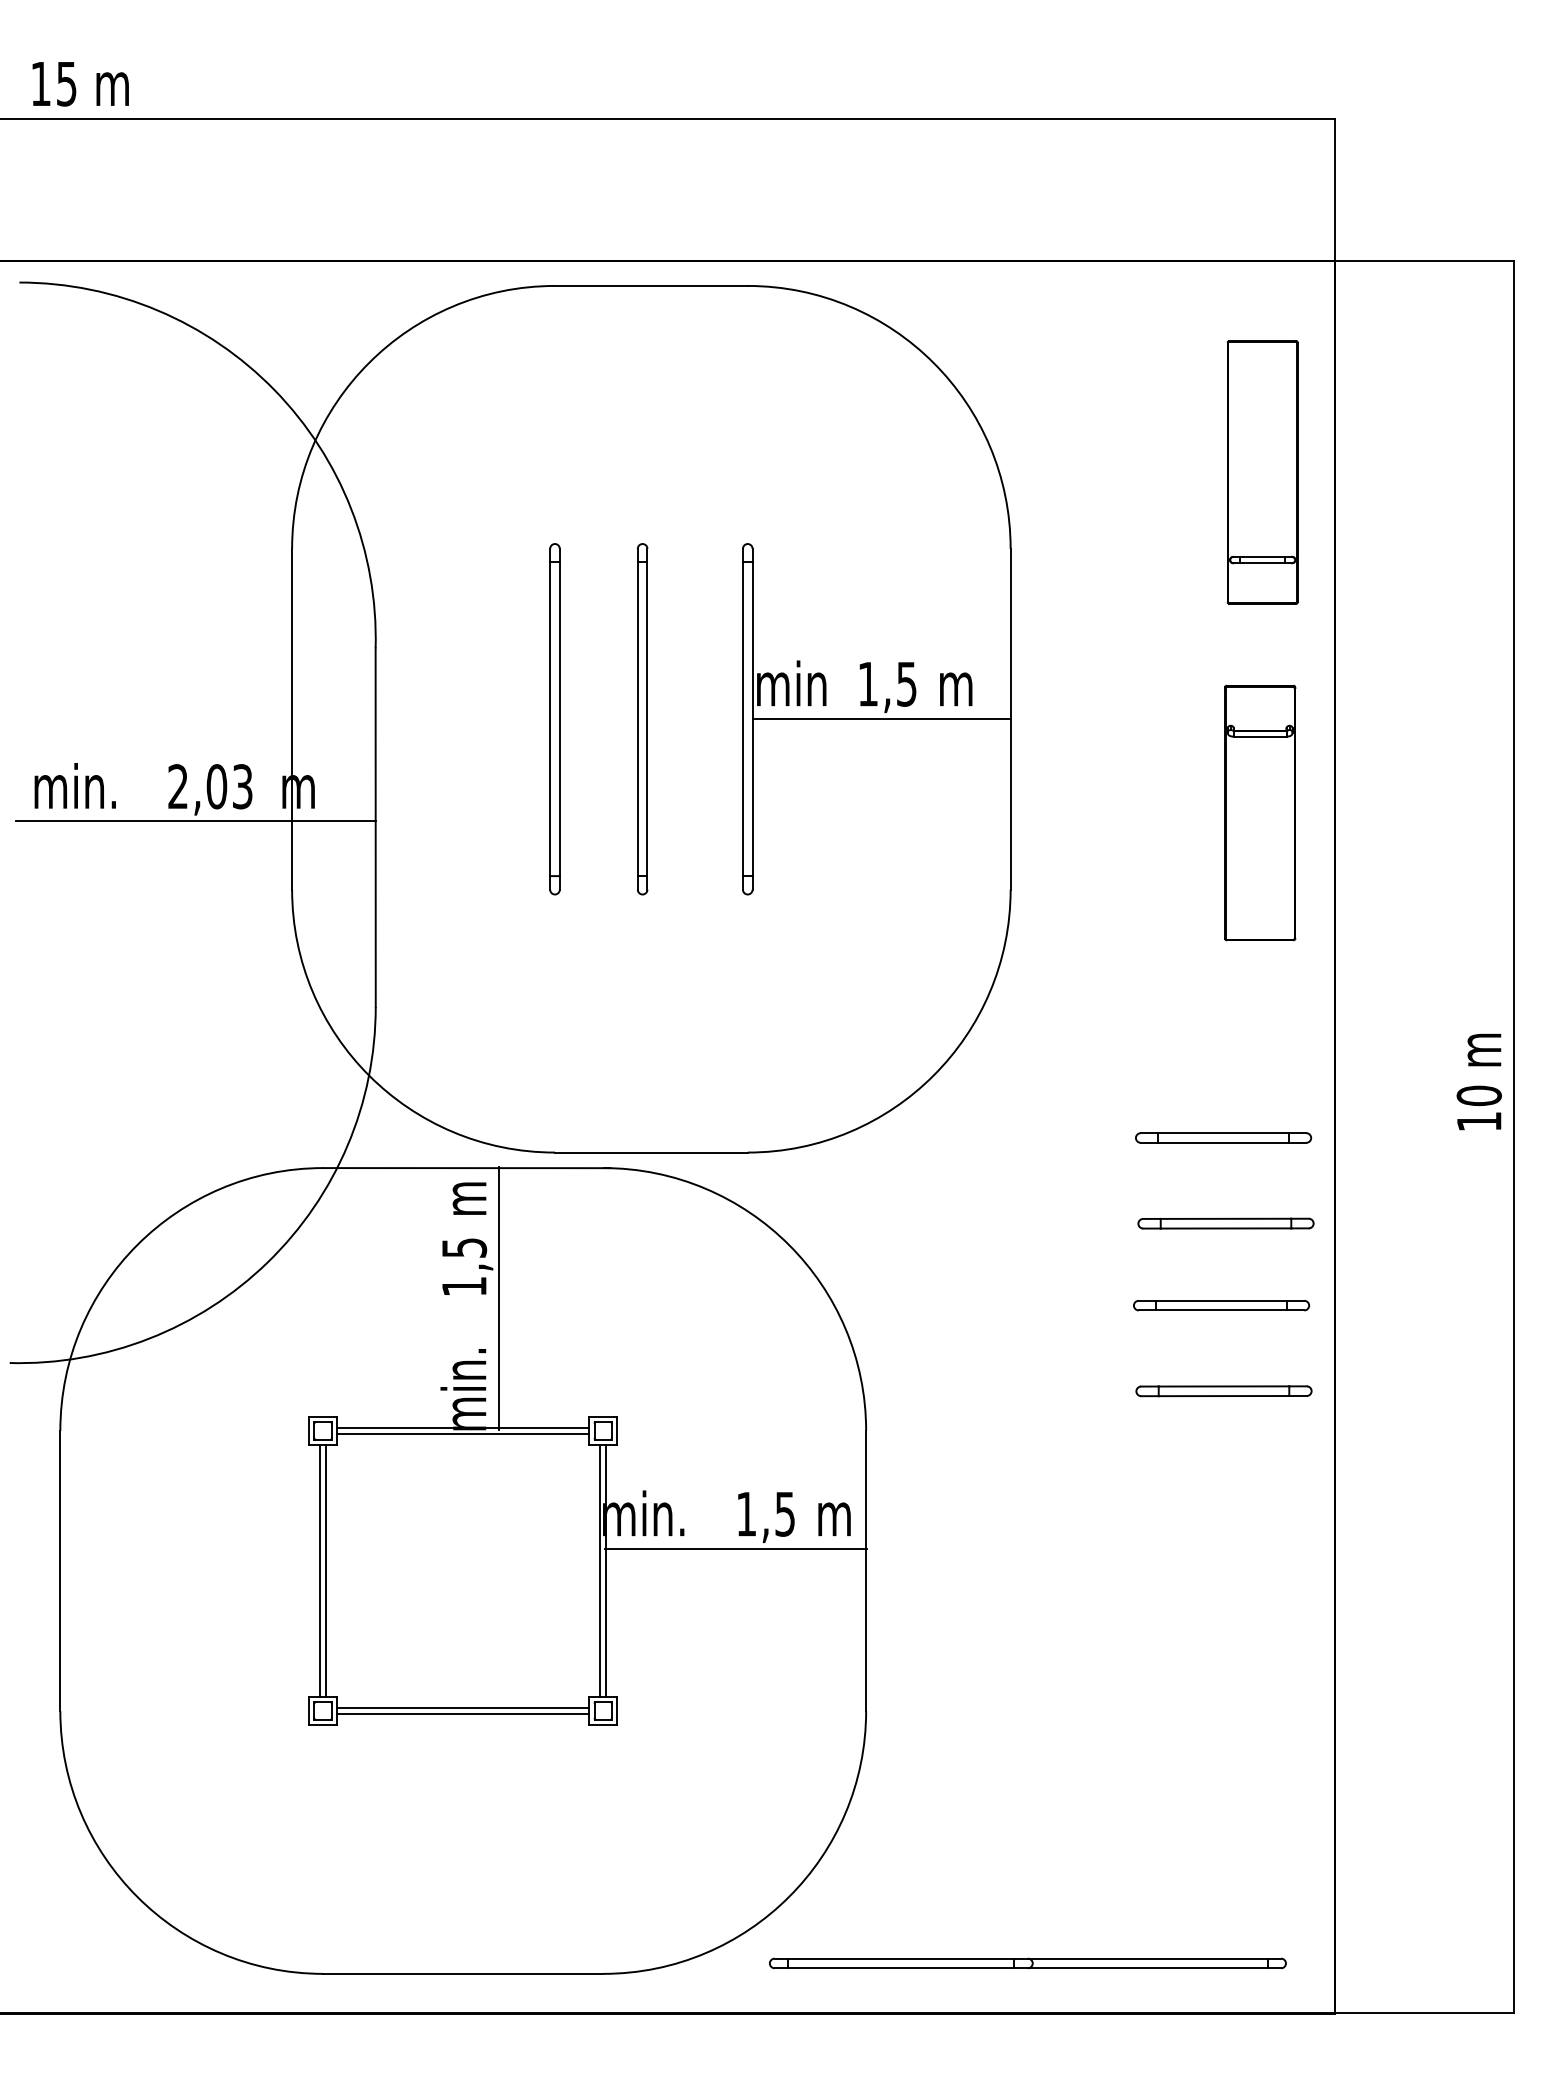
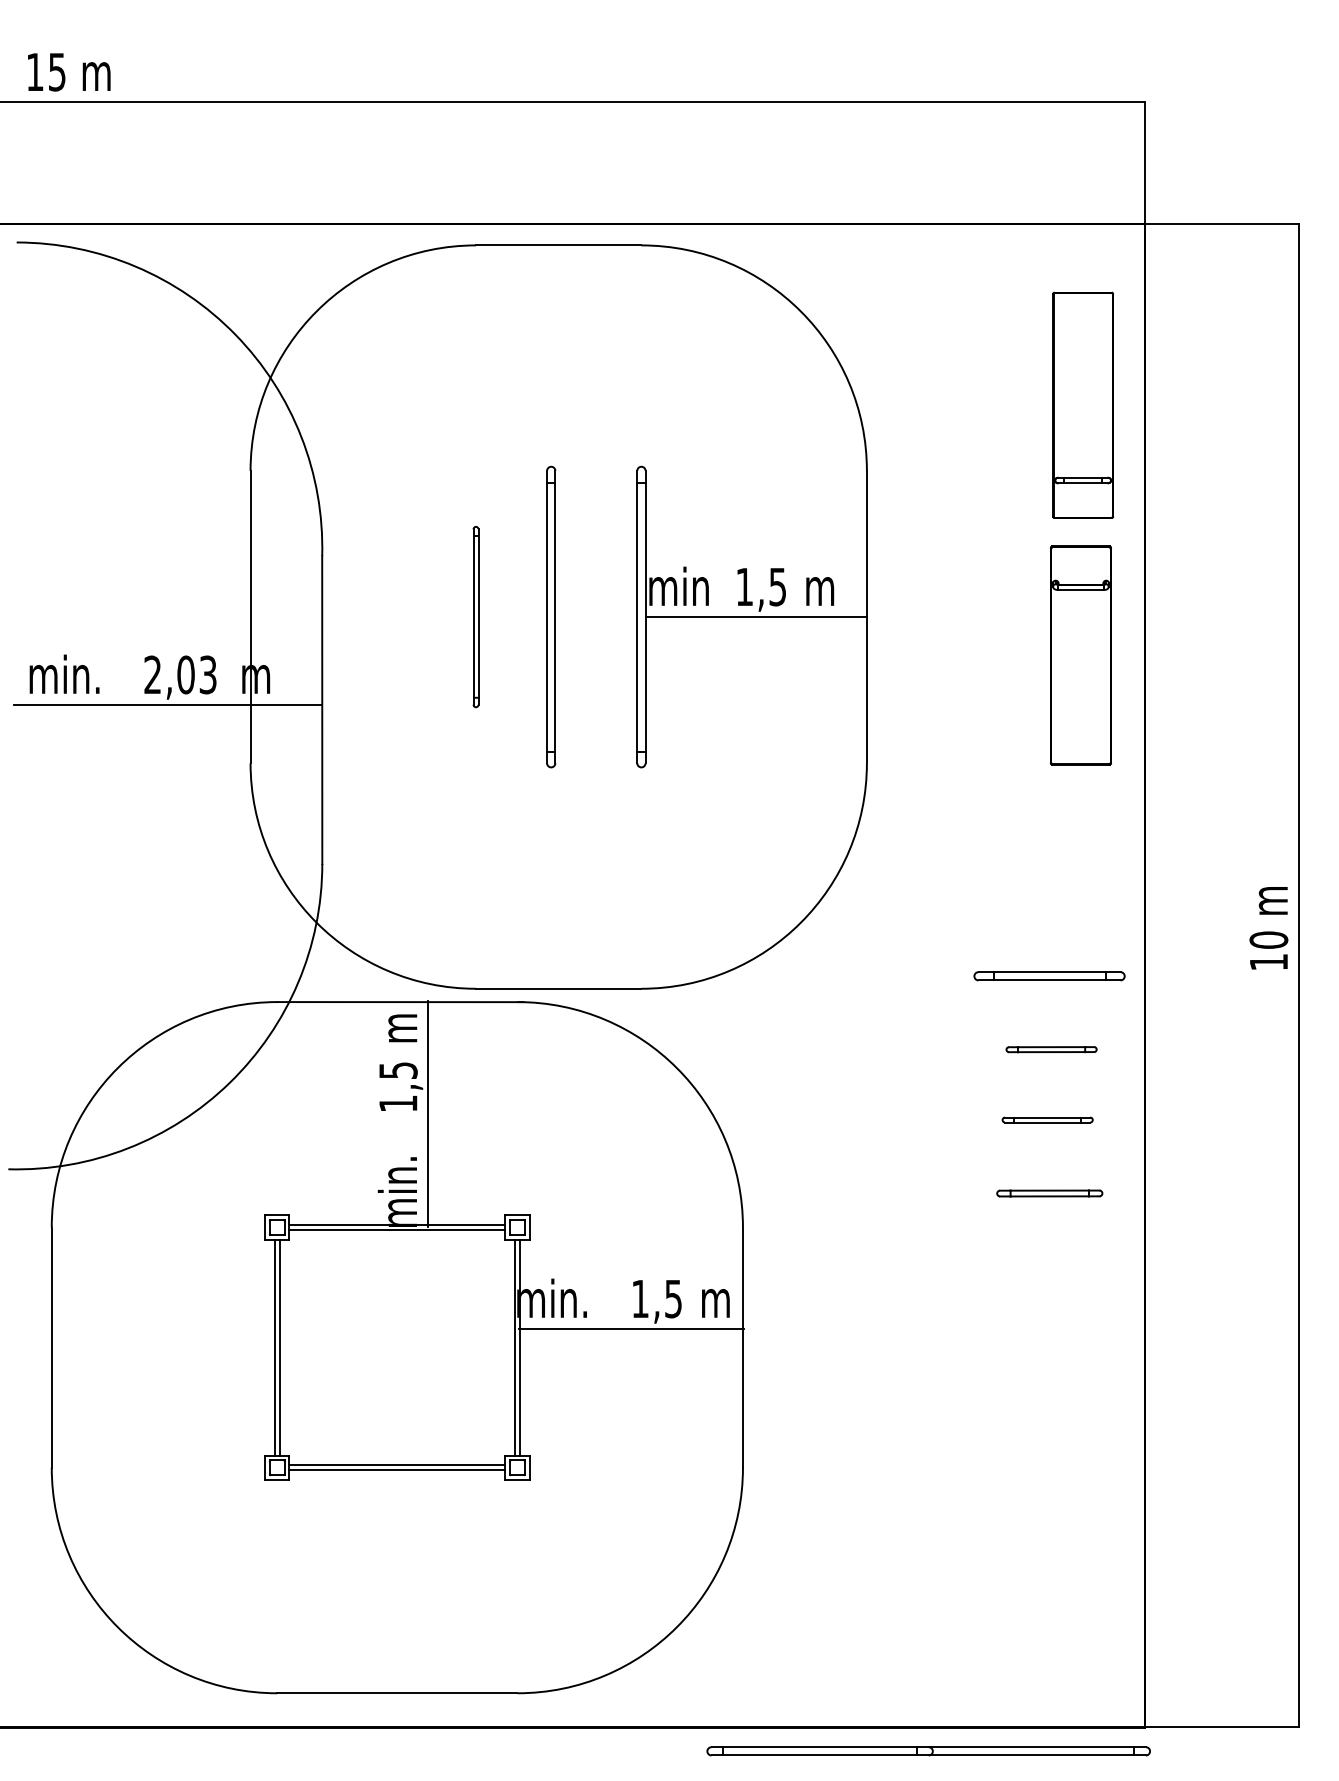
part: (554, 718) -> (475, 616), size x0.6
part: (1259, 813) -> (1080, 655), moved
part: (1225, 1223) -> (1051, 1049), size x0.6
part: (1221, 1304) -> (1047, 1119), size x0.6
part: (1223, 1391) -> (1049, 1193), size x0.7
part: (1027, 1963) -> (928, 1751), moved

